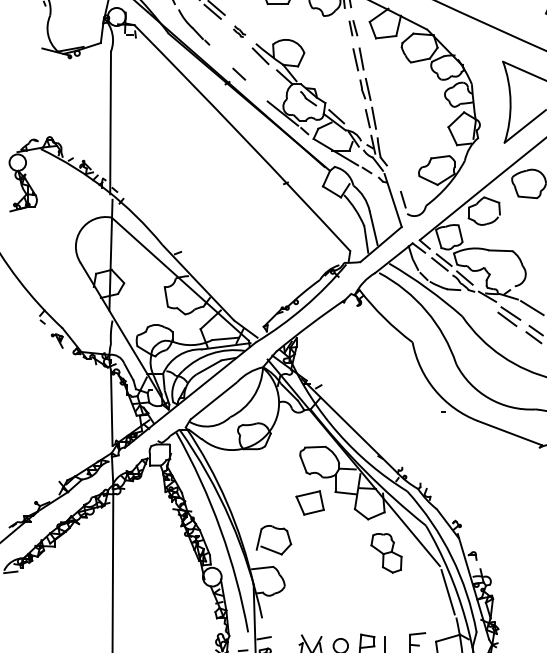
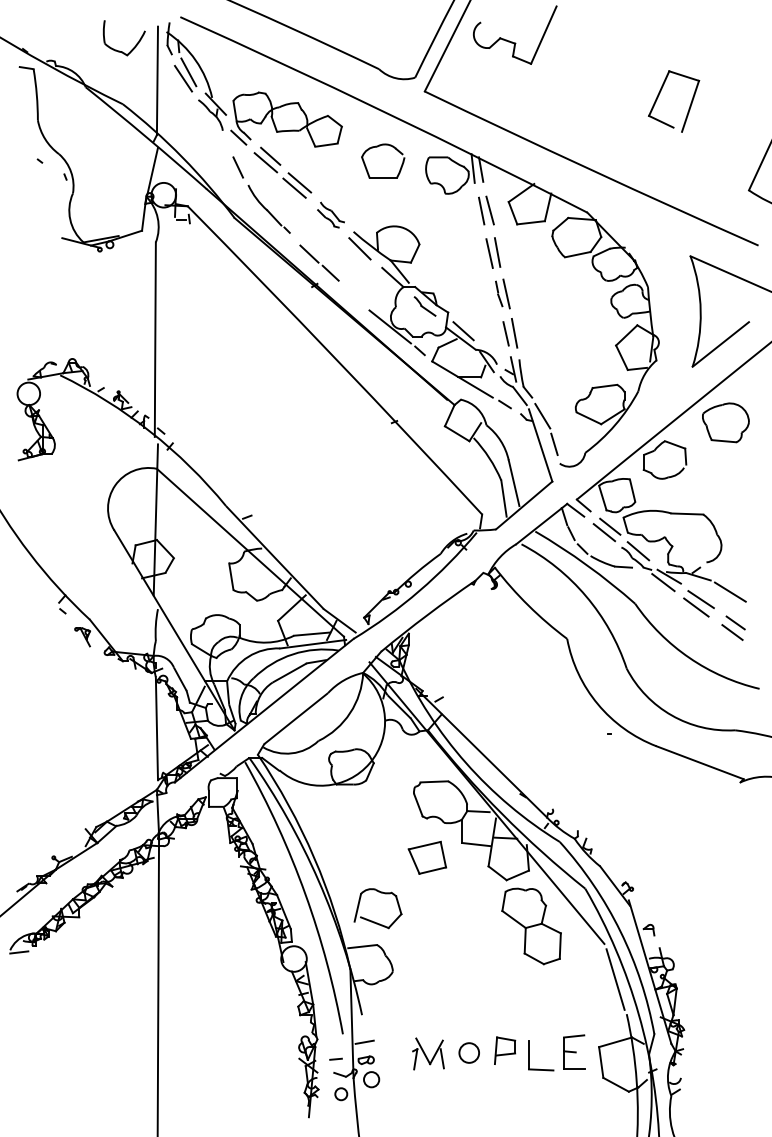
part: (353, 28) -> (486, 210), size x1.43
part: (239, 31) -> (330, 214), size x1.67
line: (223, 59) -> (309, 253), added
line: (394, 179) -> (542, 416), added
line: (483, 301) -> (663, 582), added
part: (386, 553) -> (531, 926), size x1.43

